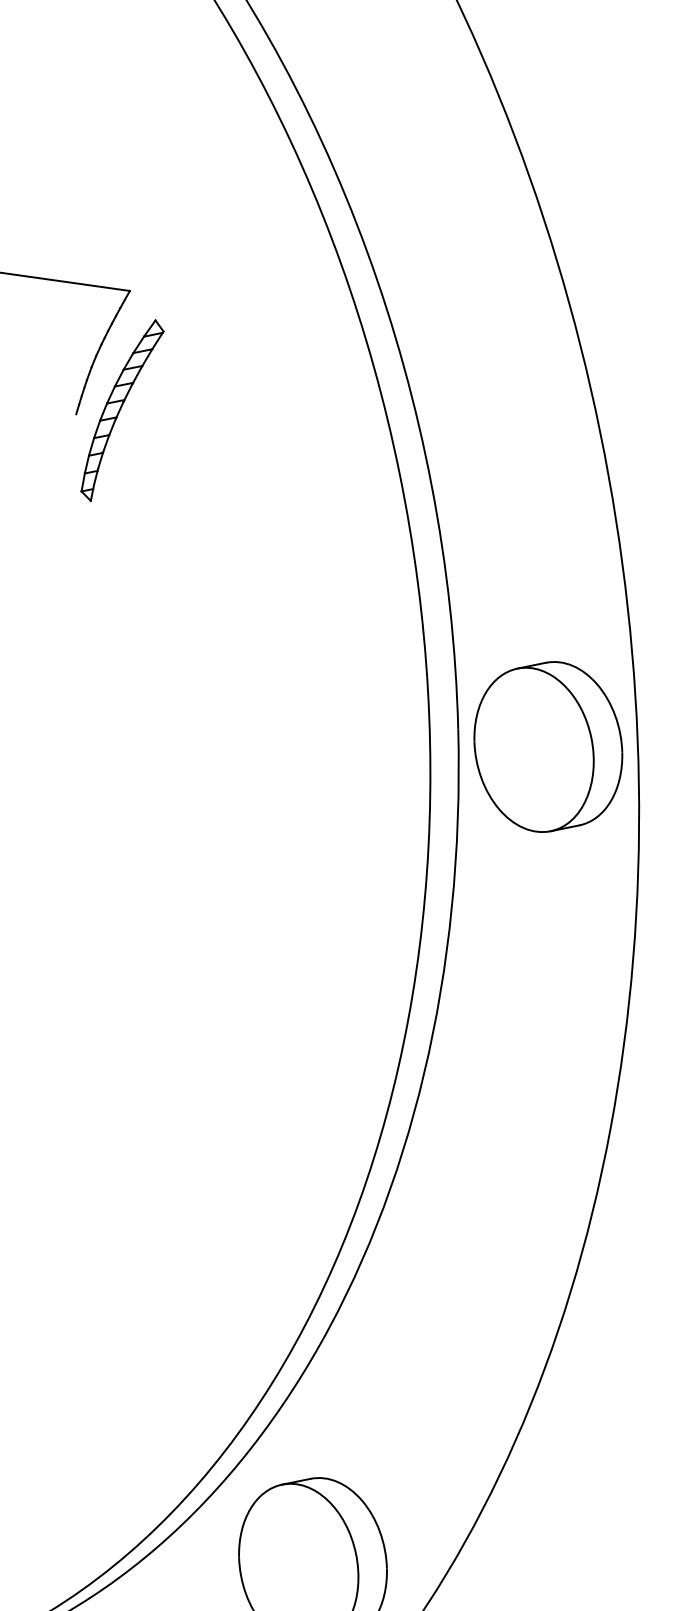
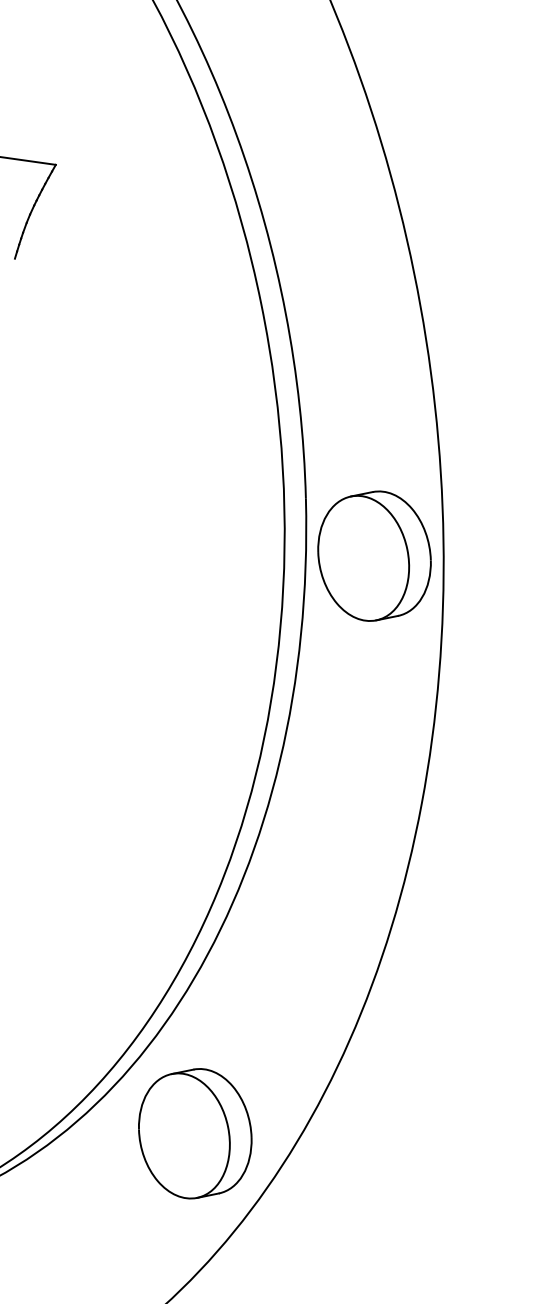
part: (121, 409) -> (49, 255), removed
part: (548, 746) -> (374, 555), moved

